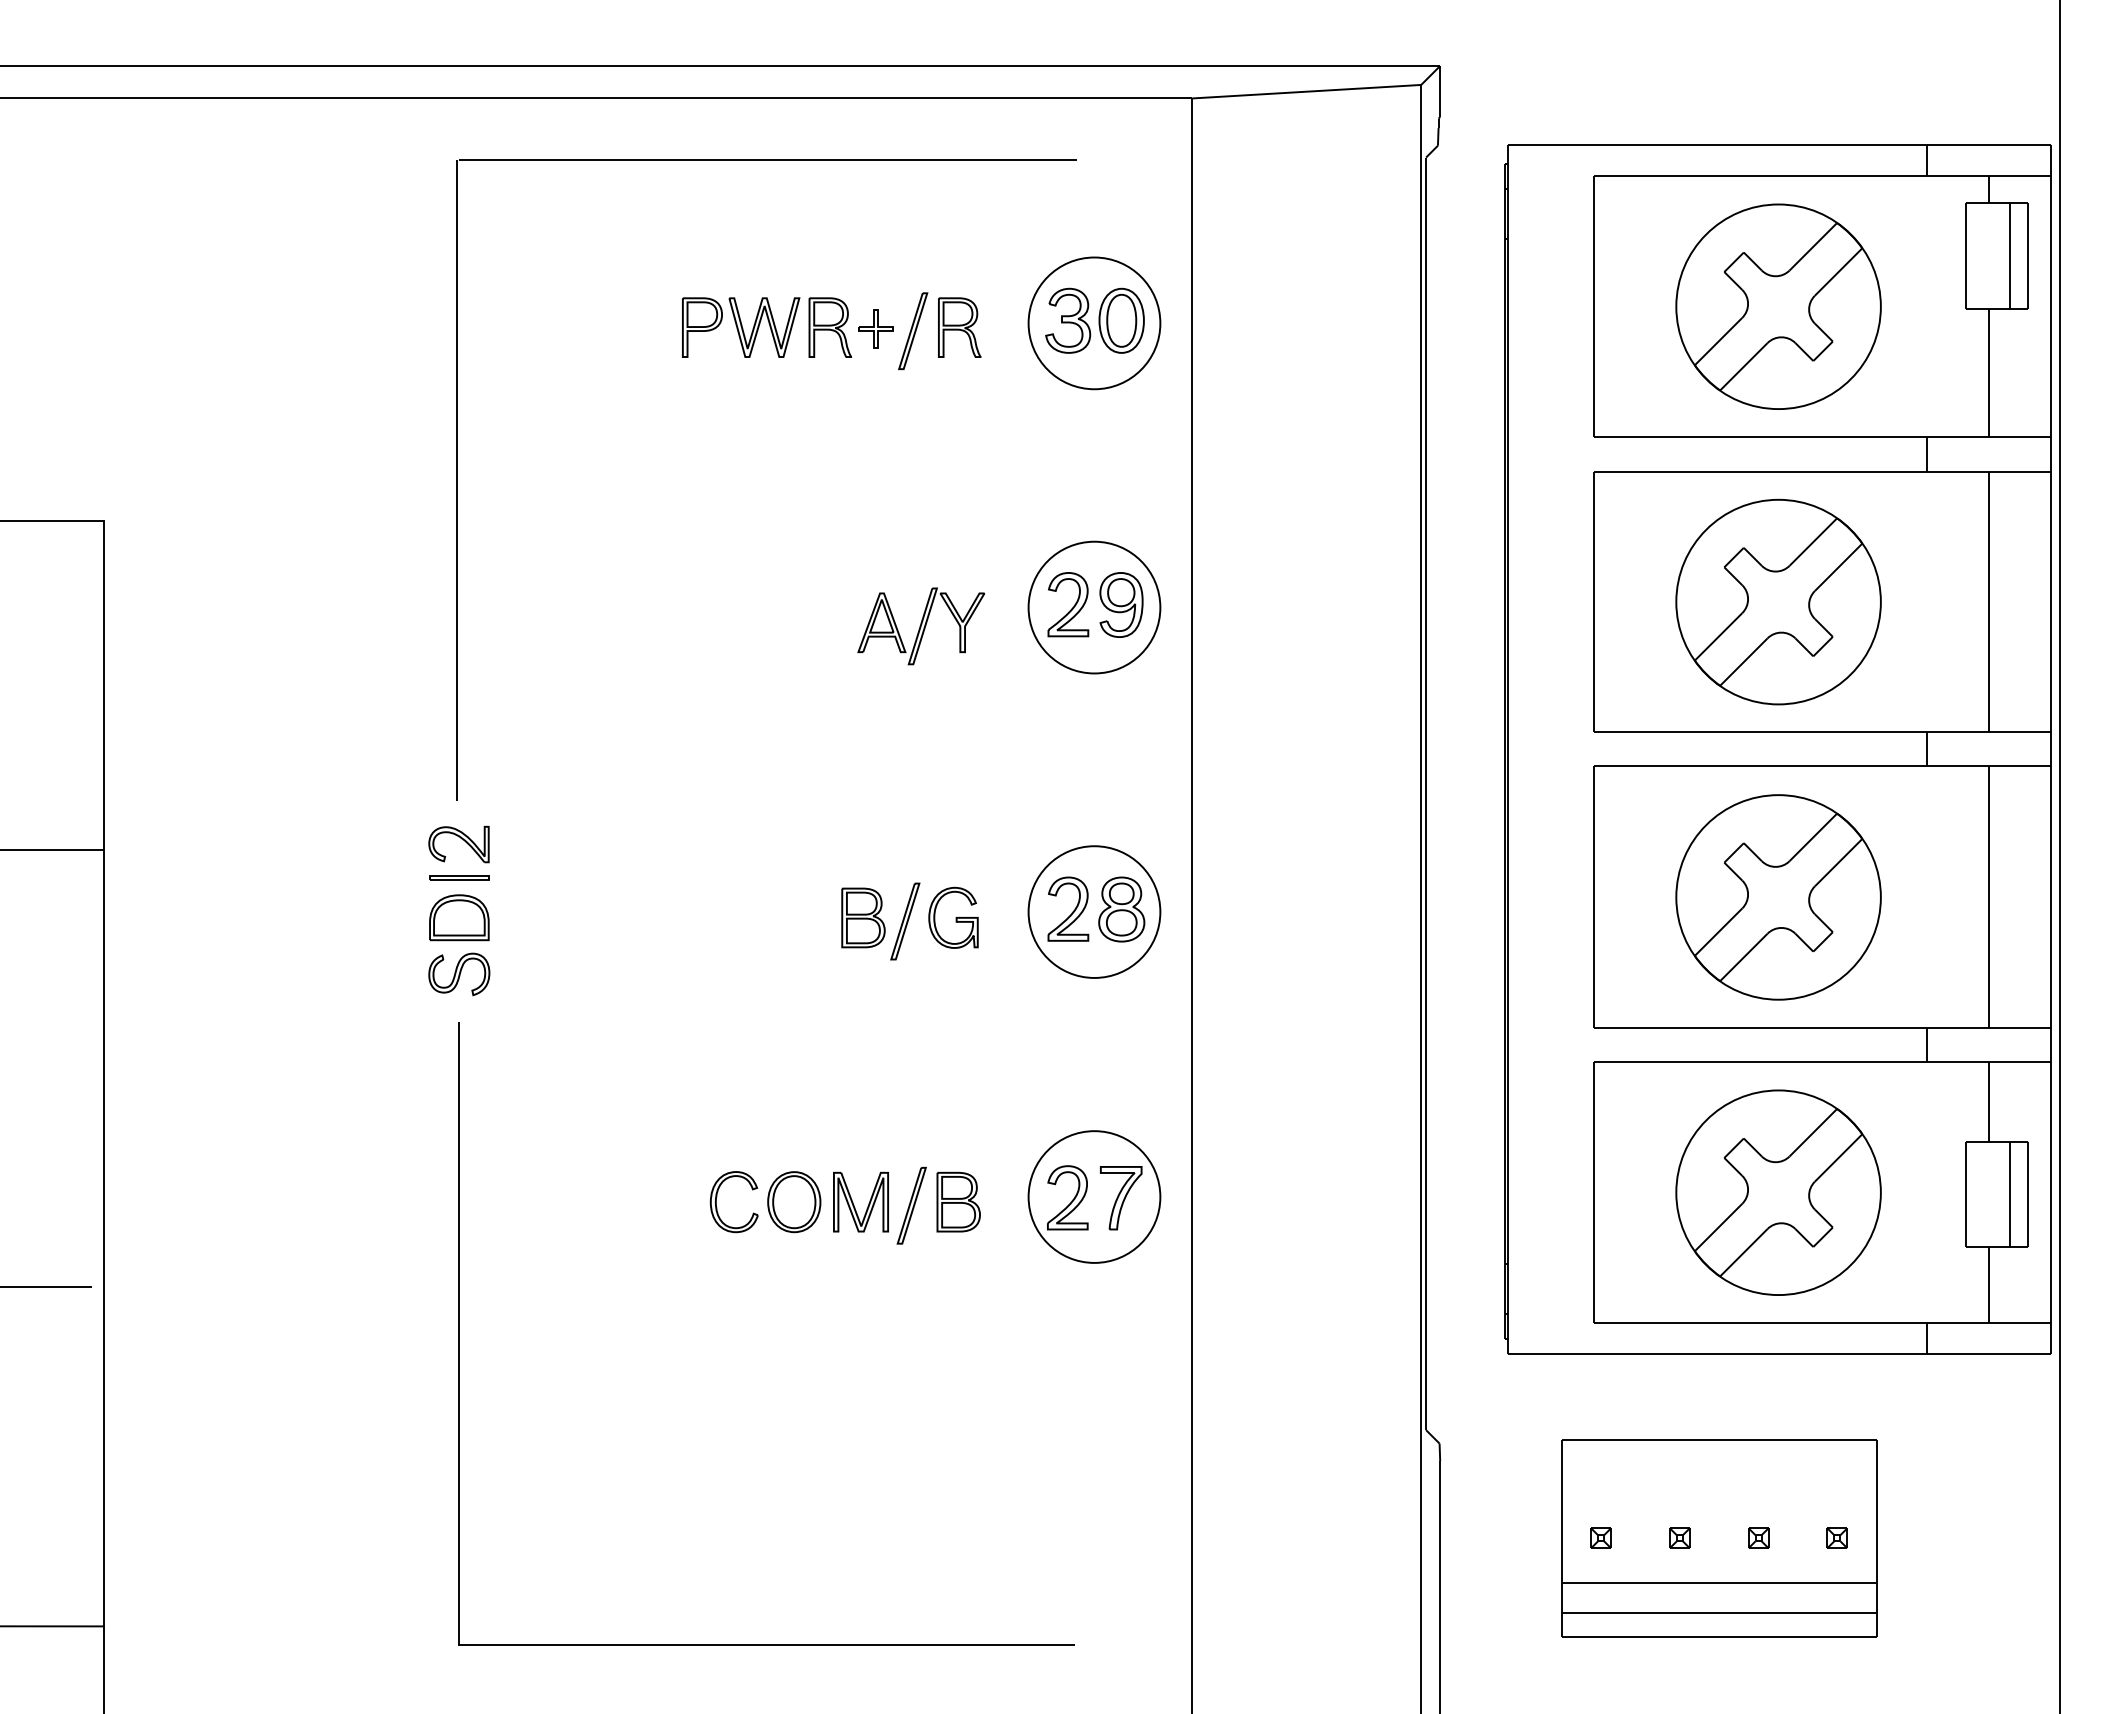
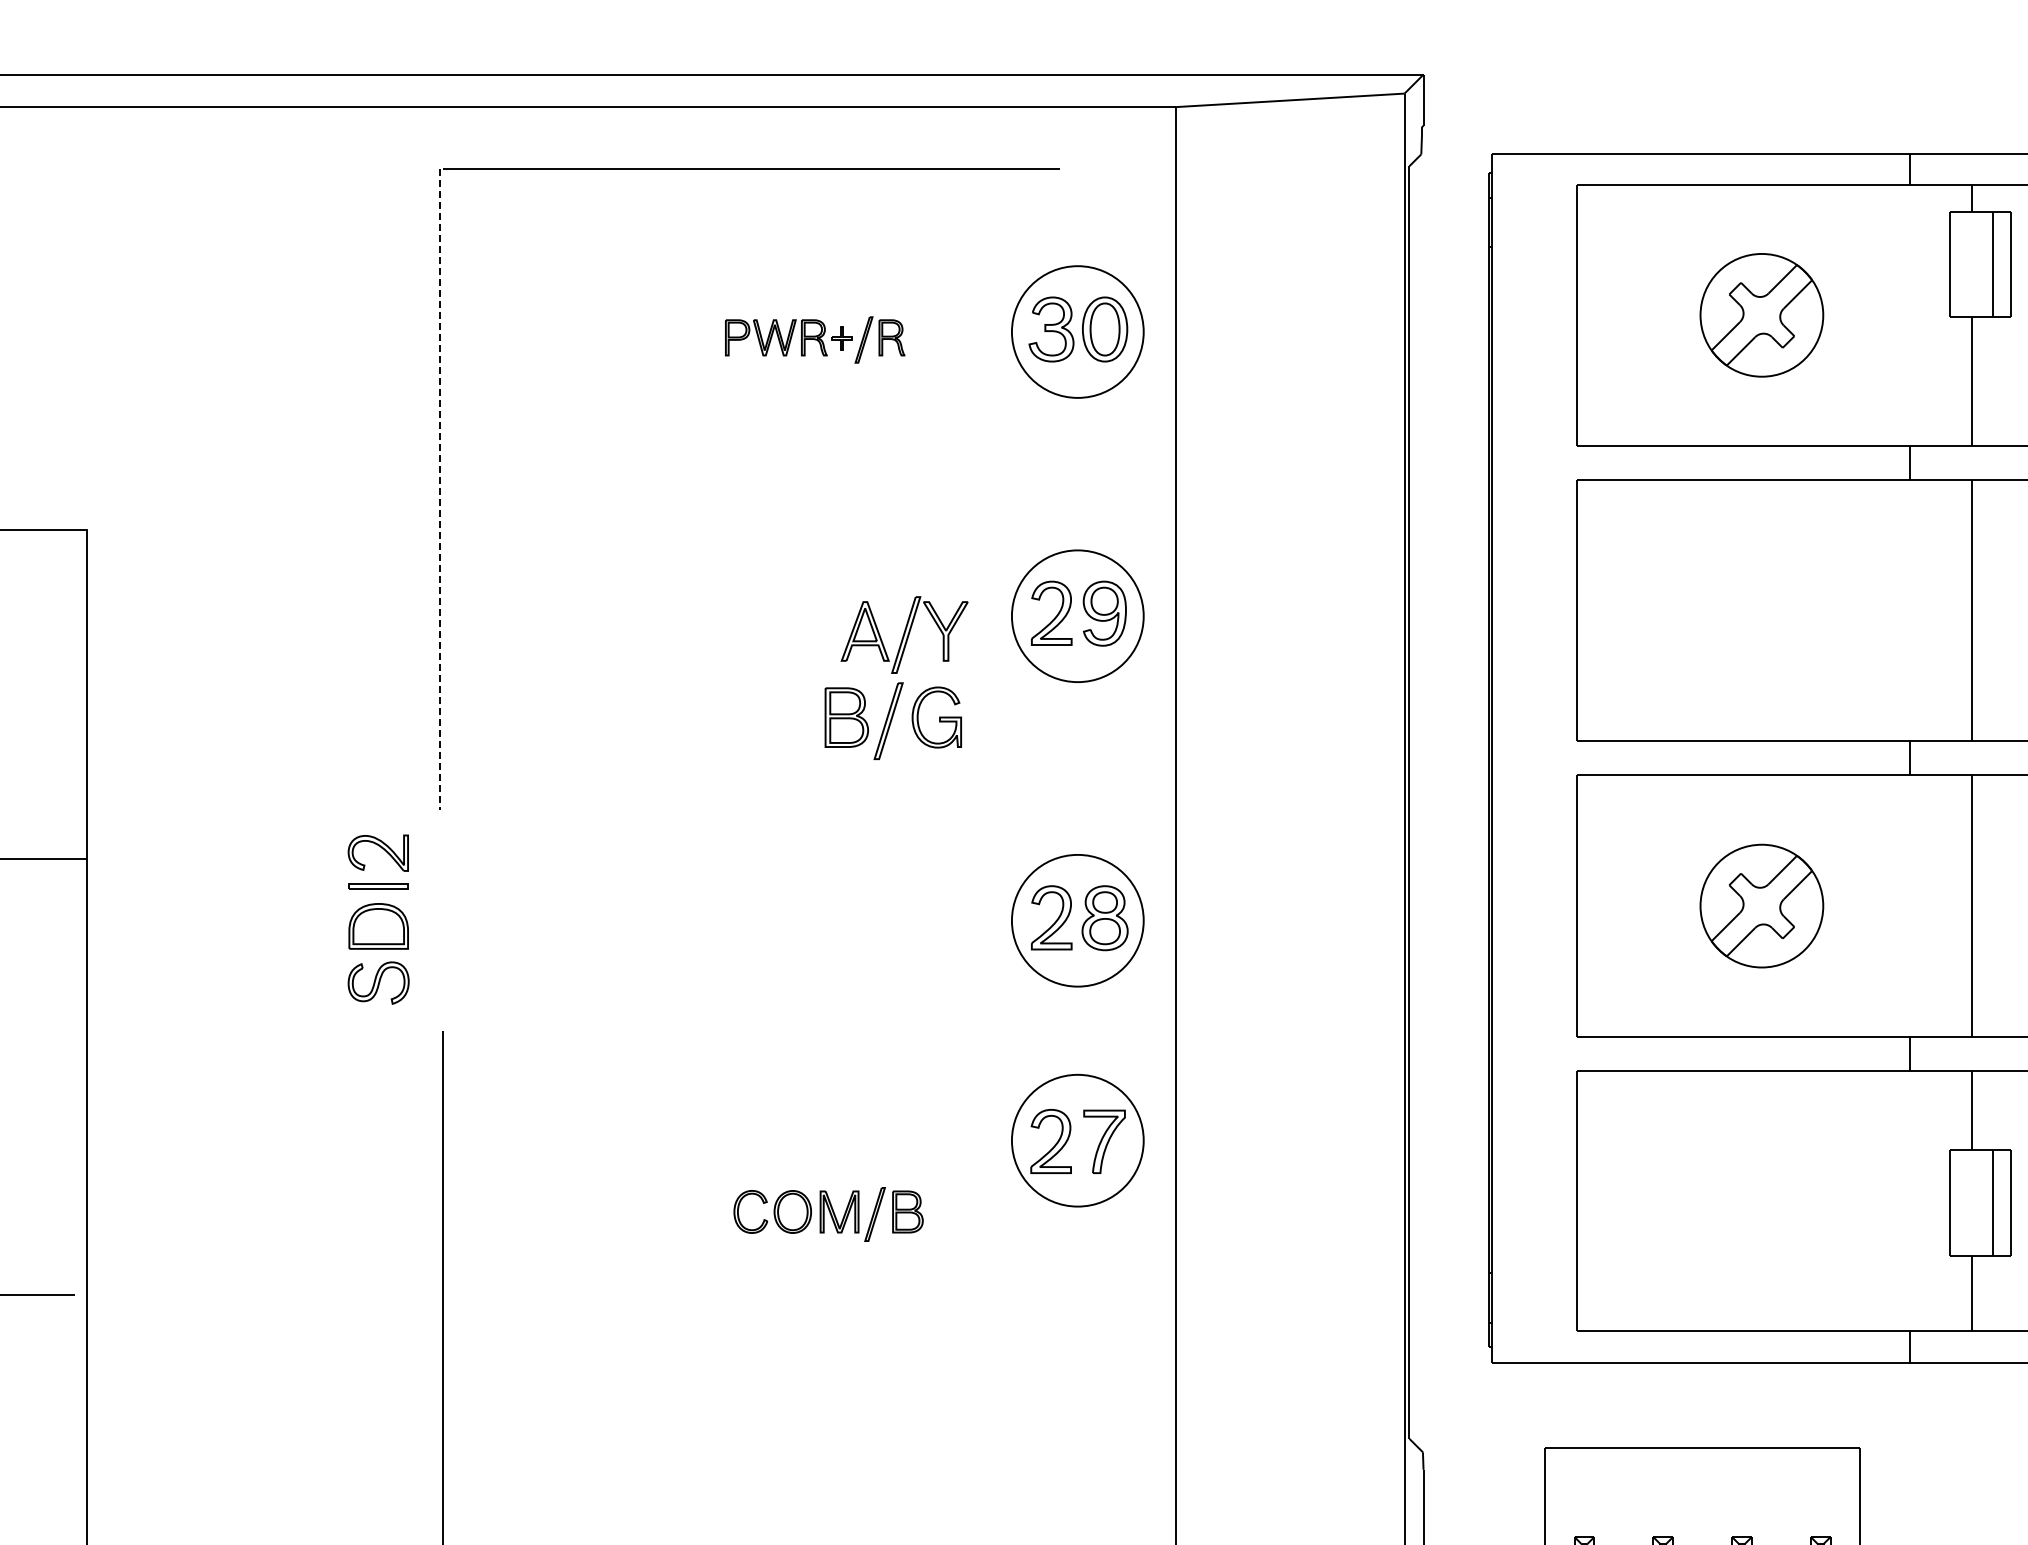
part: (1778, 306) -> (1761, 315), size x0.6
part: (831, 331) -> (814, 340), size x0.6
line: (456, 480) -> (439, 489), solid -> dashed
part: (1778, 601) -> (1761, 610), removed
part: (1778, 897) -> (1761, 906), size x0.6
part: (459, 910) -> (378, 919), moved
part: (909, 921) -> (892, 721), moved
part: (1778, 1192) -> (1761, 1201), removed
part: (1094, 1196) -> (1077, 1140), moved
part: (844, 1205) -> (827, 1214), size x0.7

